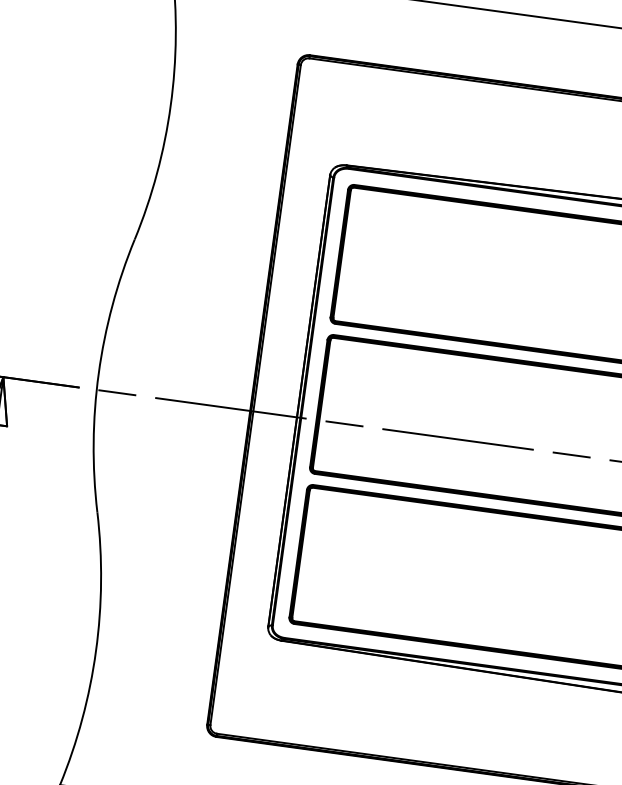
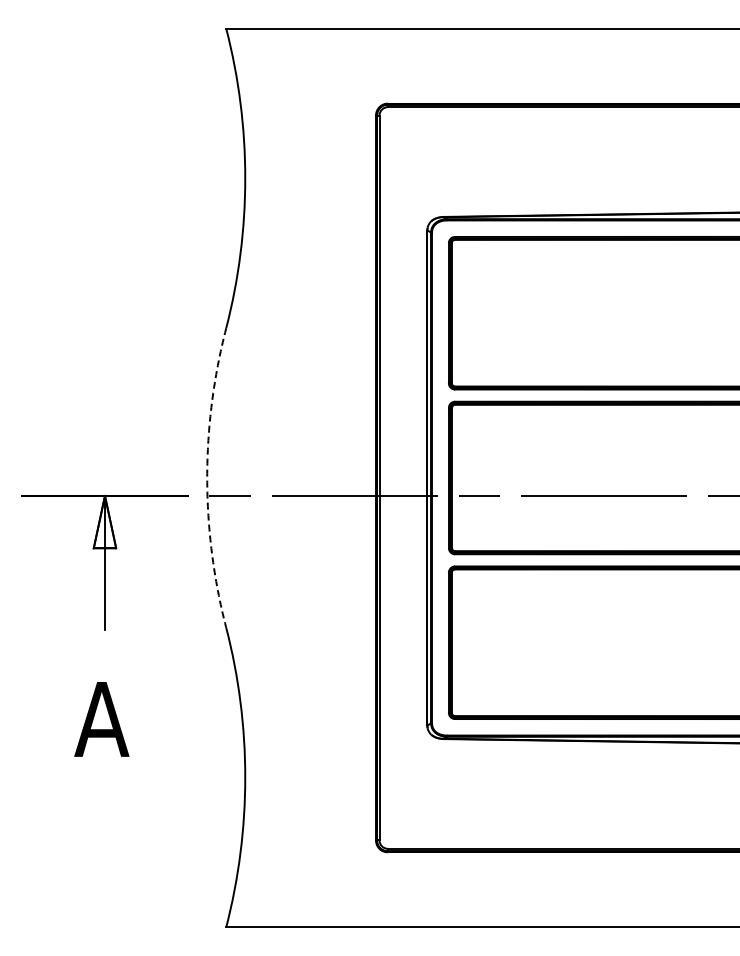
arc: (99, 373) -> (207, 477), solid -> dashed

